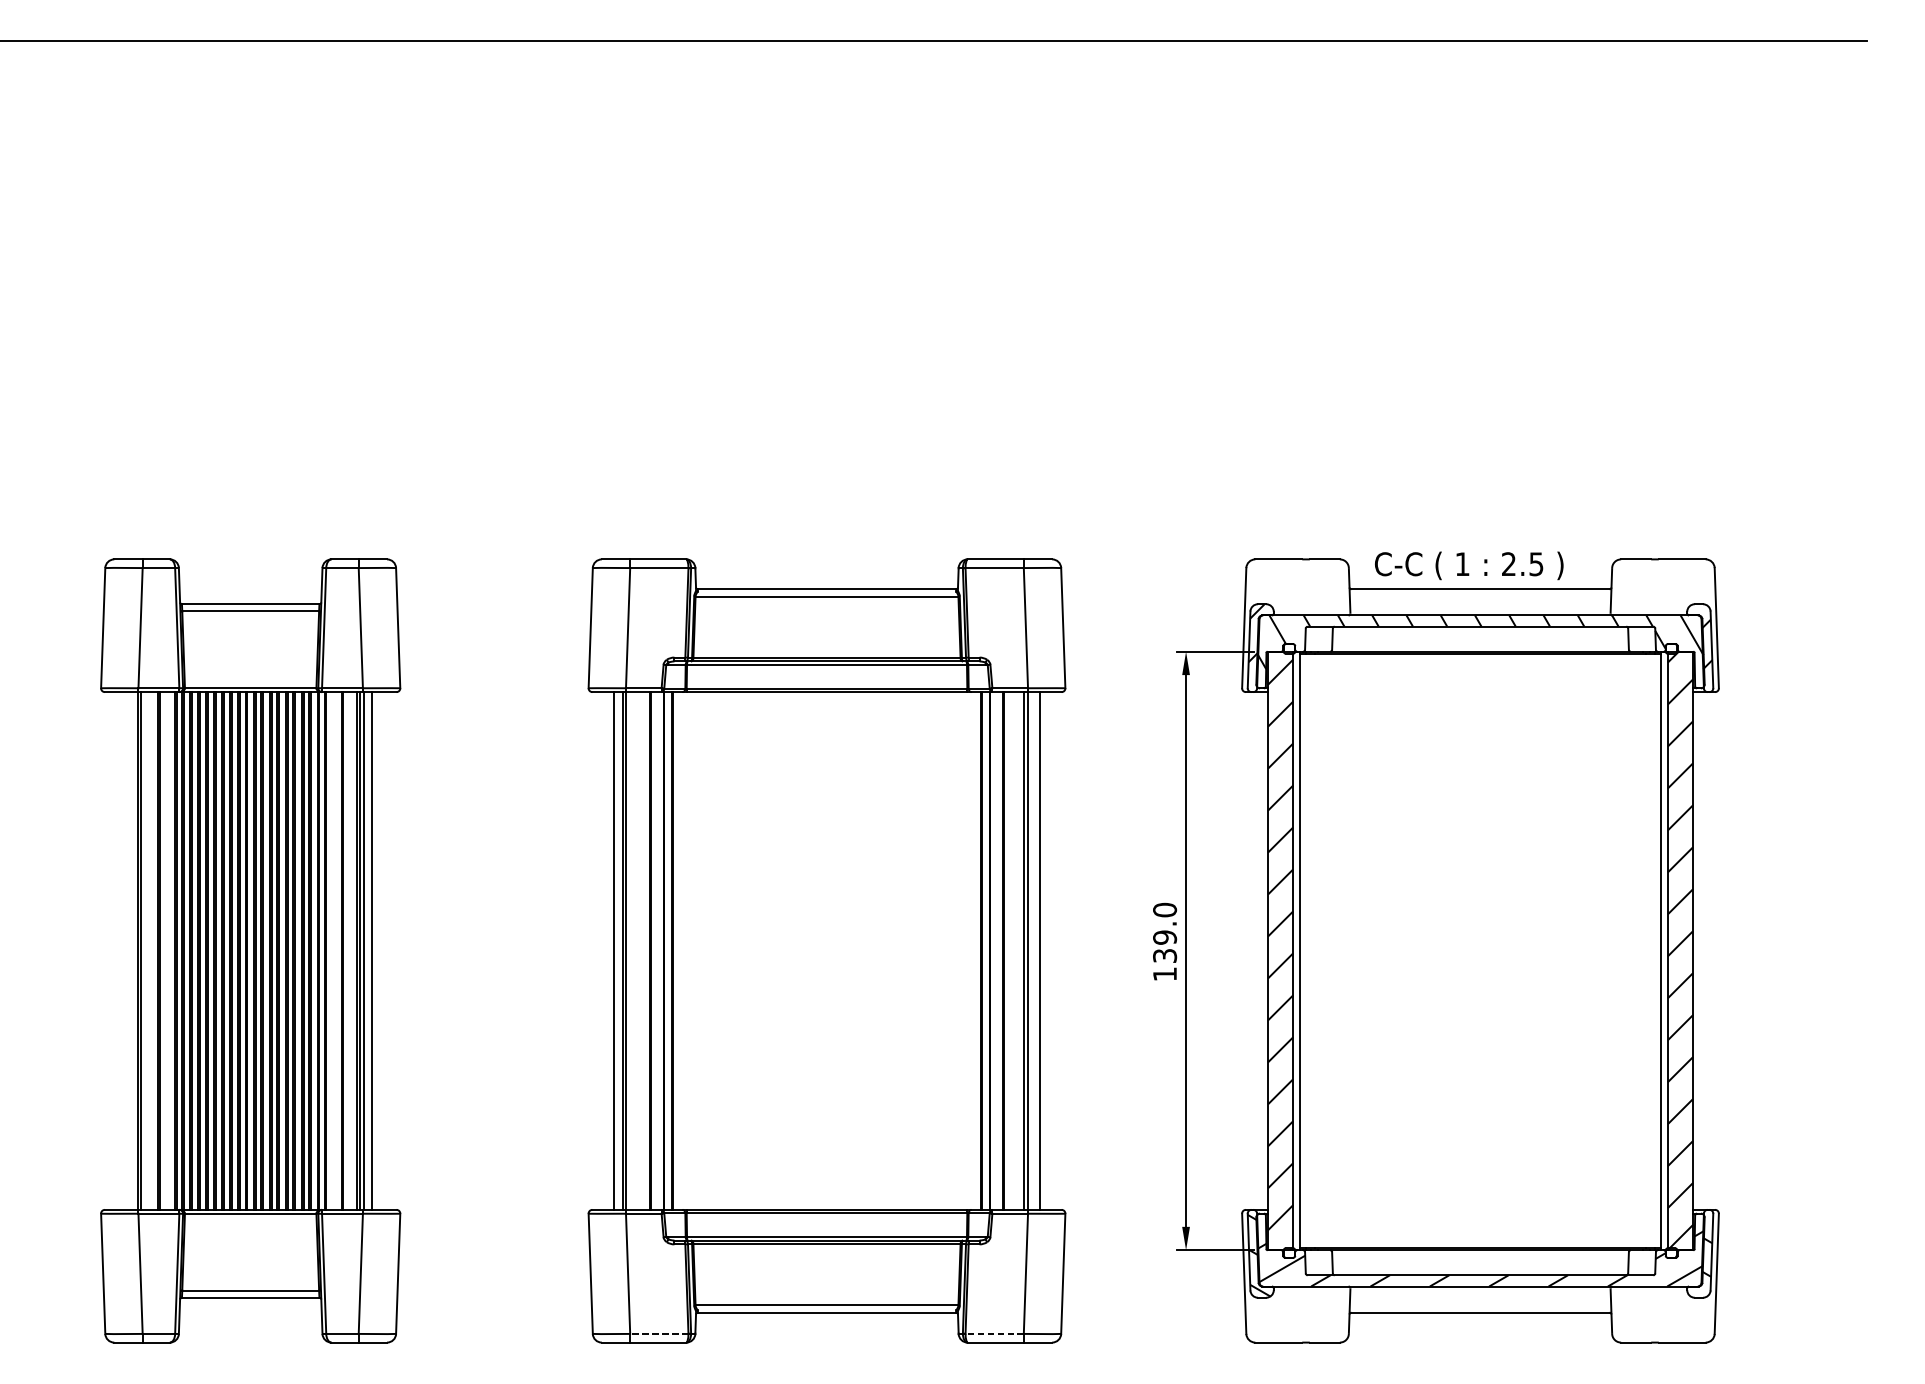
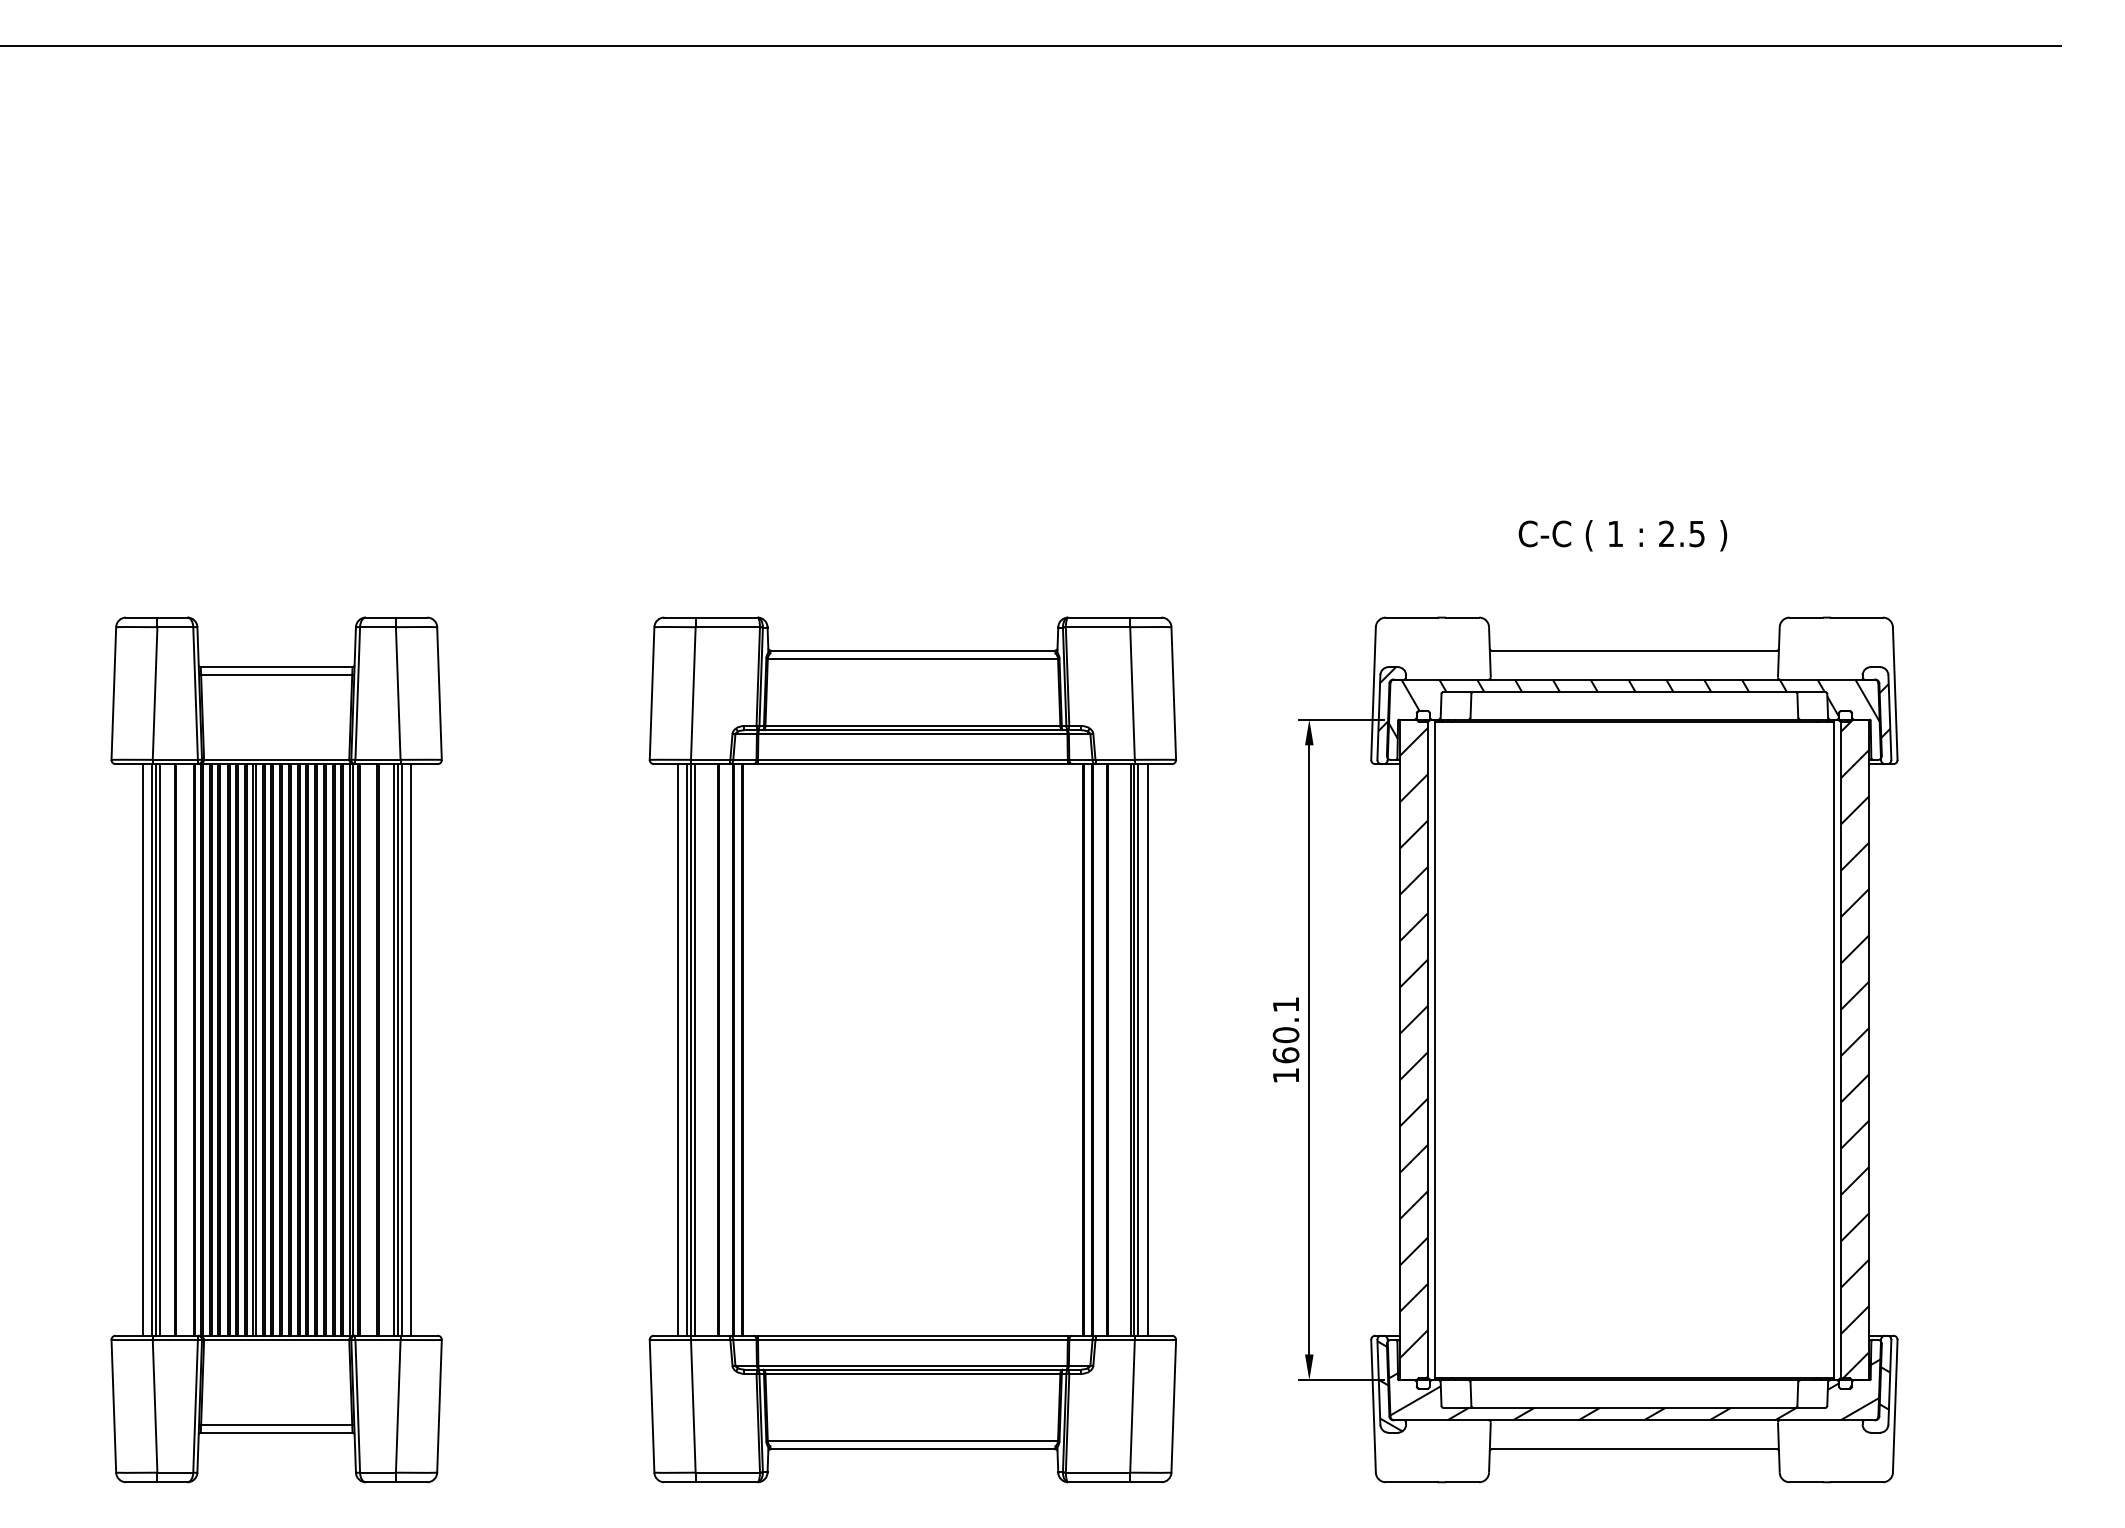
text: (1468, 565) -> (1622, 535), moved
text: (1164, 932) -> (1285, 1029), 139.0 -> 160.1
line: (129, 950) -> (142, 1049), added
line: (144, 950) -> (159, 1049), added
line: (630, 950) -> (695, 1049), added
line: (1031, 950) -> (1138, 1049), added
line: (659, 1333) -> (727, 1472), dashed -> solid
line: (994, 1333) -> (1097, 1472), dashed -> solid

